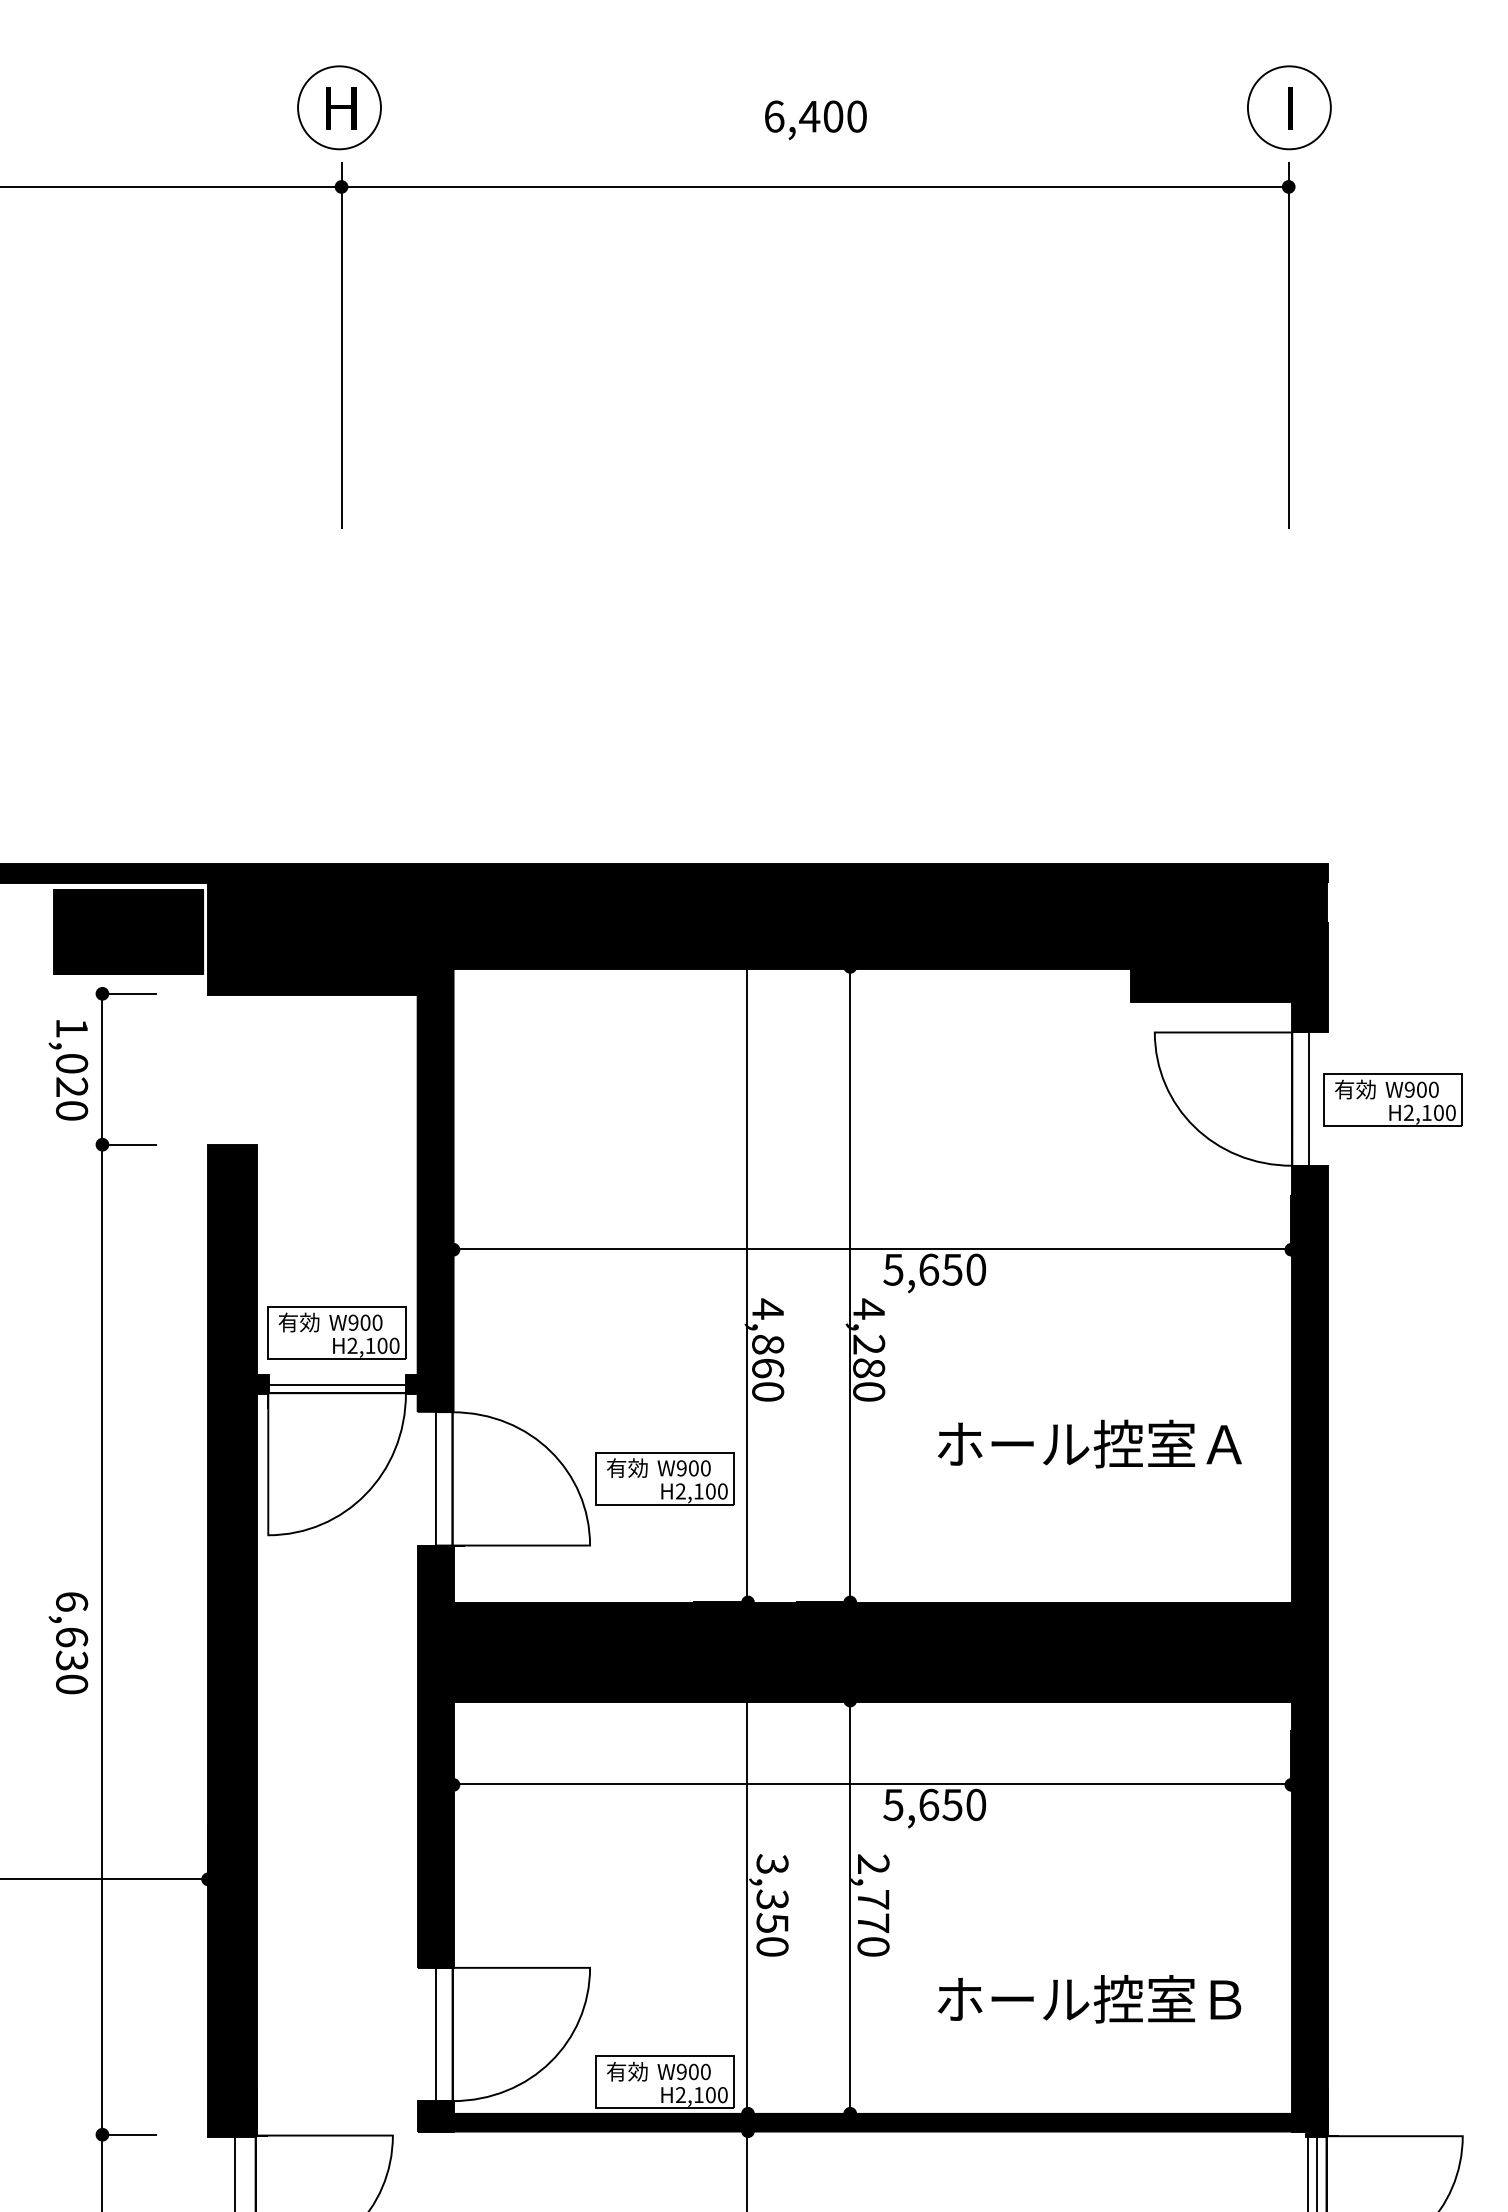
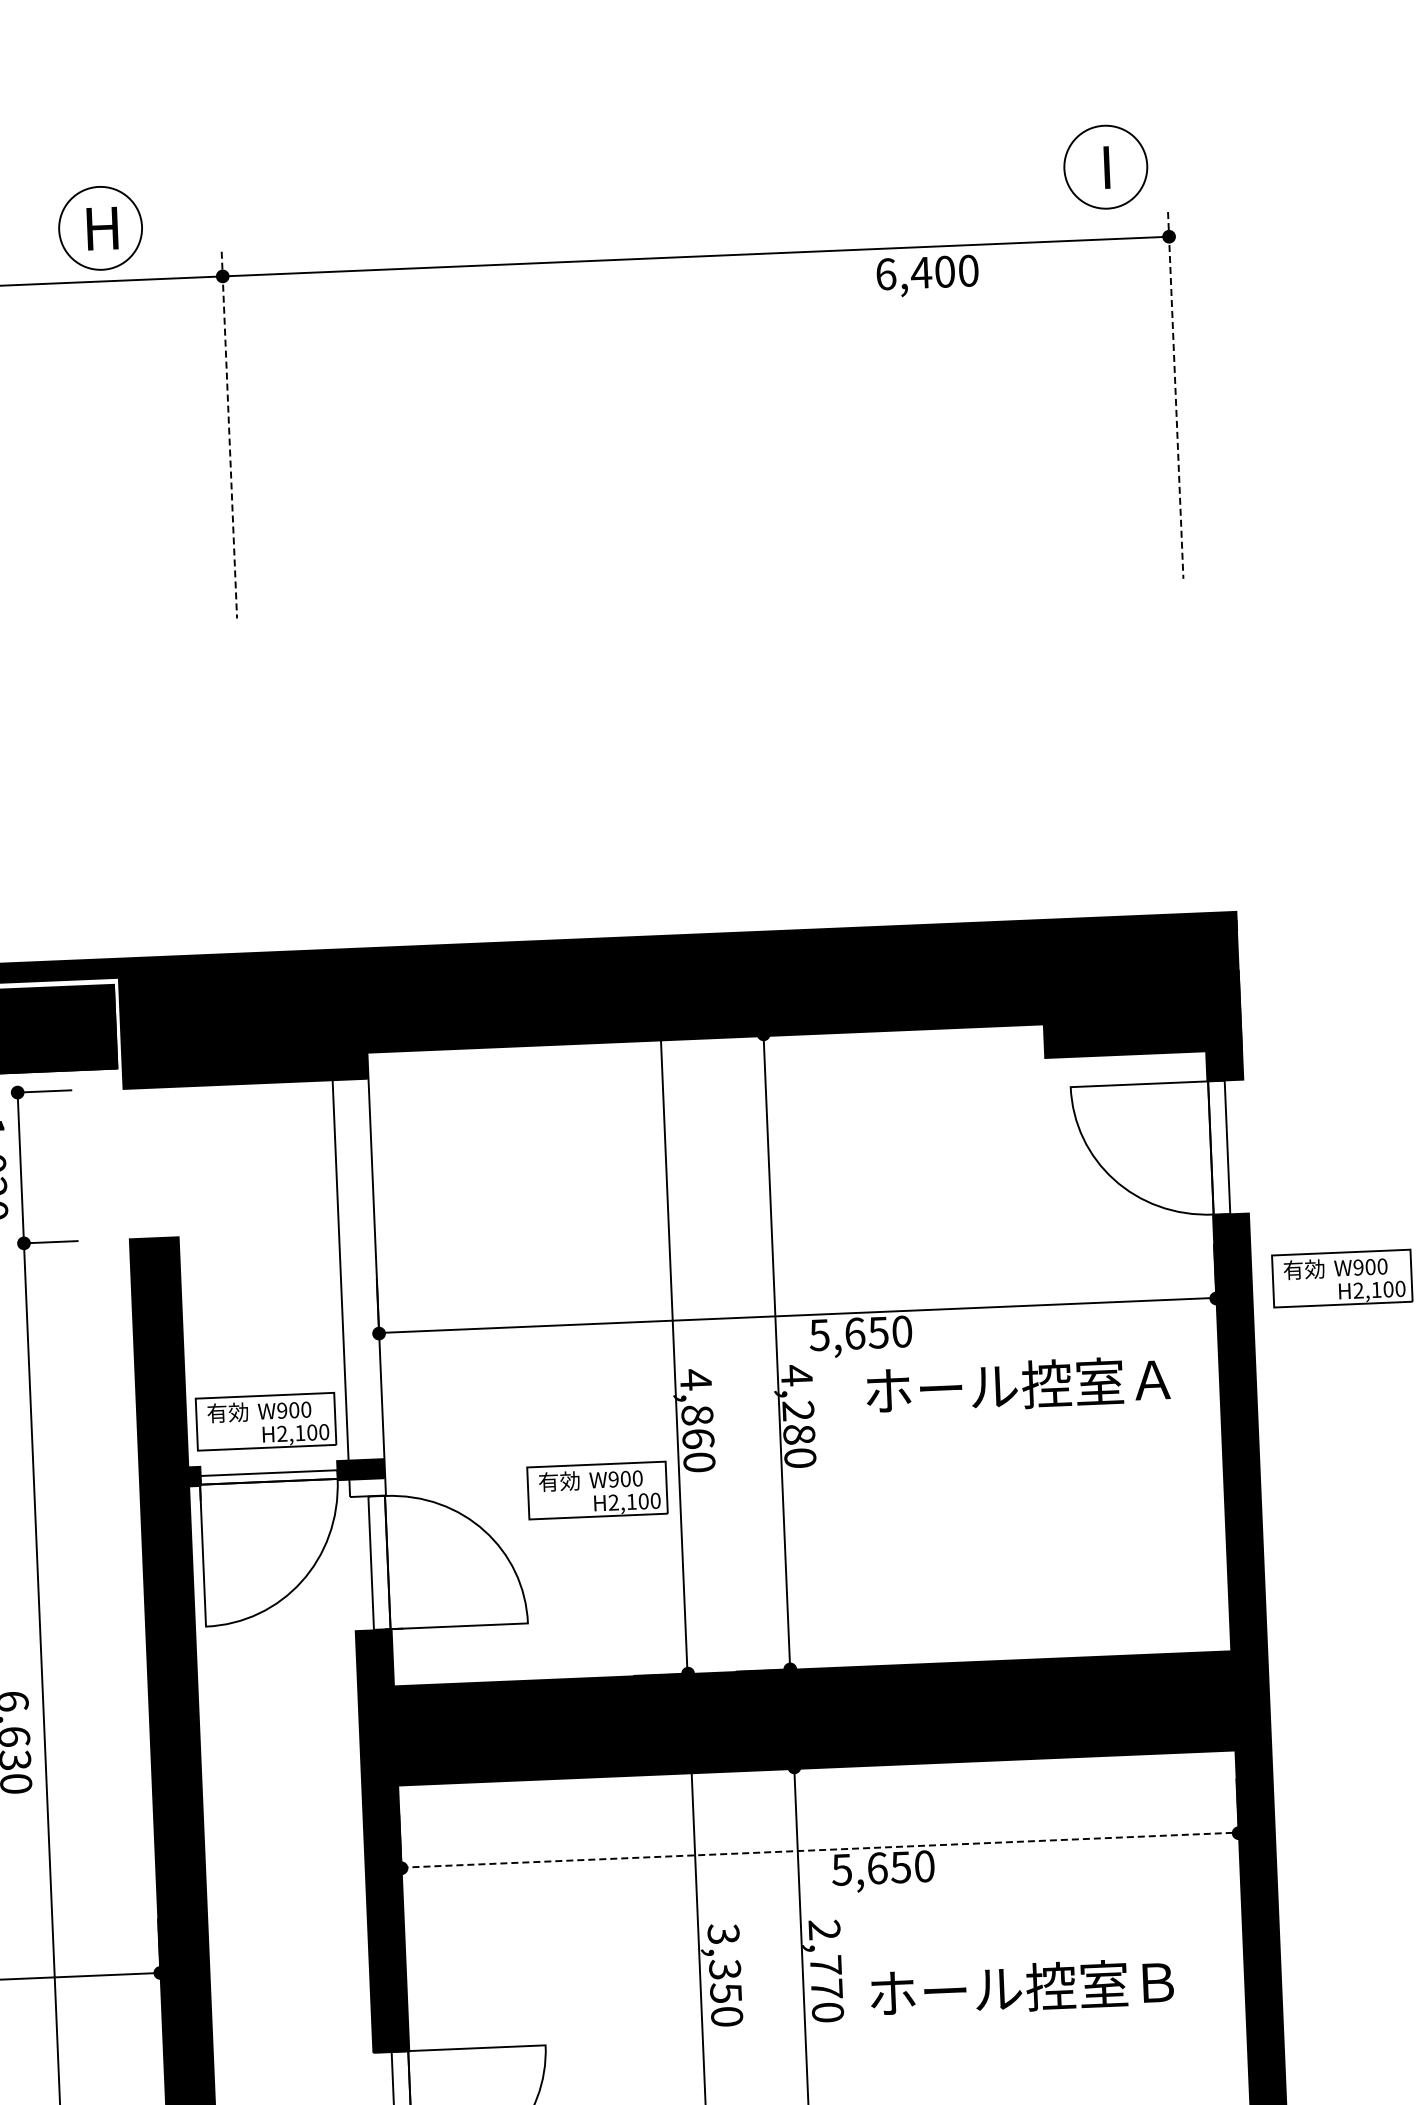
part: (339, 107) -> (100, 228), moved
part: (1289, 107) -> (1105, 166), moved
text: (815, 120) -> (927, 276), moved
line: (341, 345) -> (229, 434), solid -> dashed
line: (1288, 345) -> (1175, 395), solid -> dashed
part: (1392, 1099) -> (1341, 1277), moved
fill: (435, 1142) -> (356, 1227), removed
text: (1089, 1443) -> (1017, 1384), moved
part: (664, 1478) -> (596, 1490), moved
line: (872, 1784) -> (820, 1850), solid -> dashed
text: (1089, 1999) -> (1022, 1987), moved

